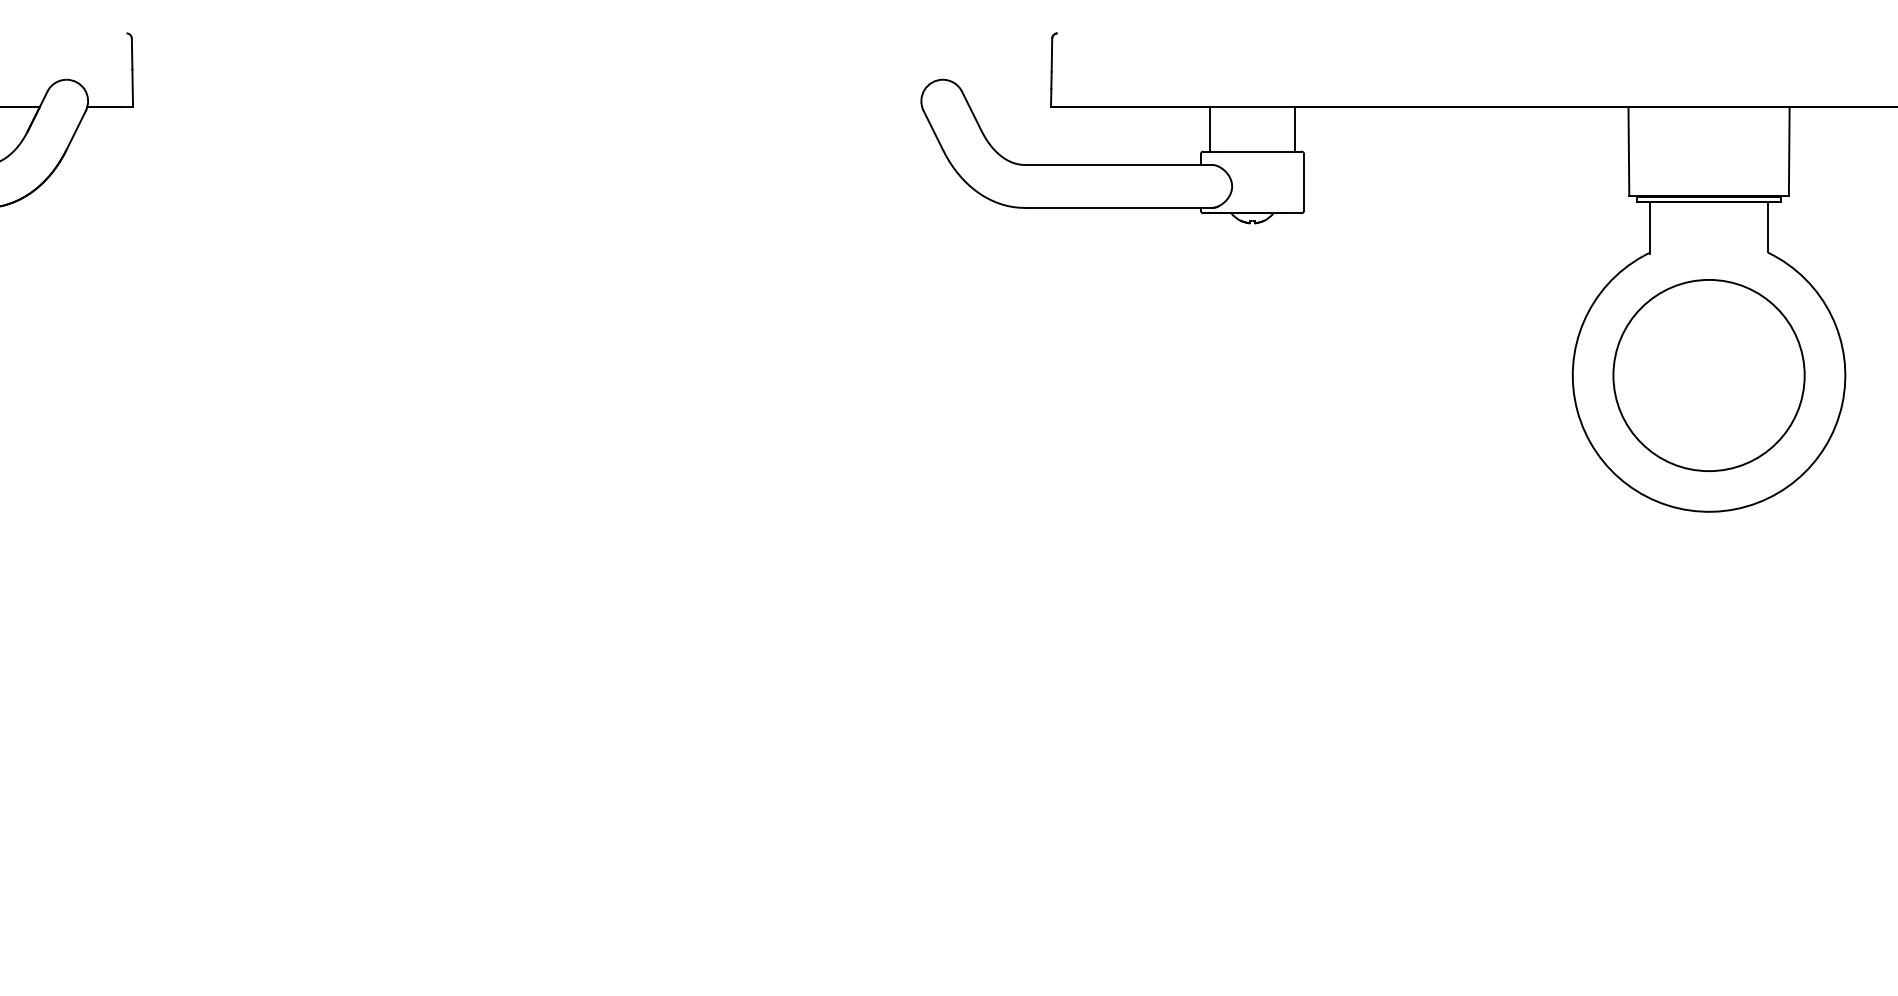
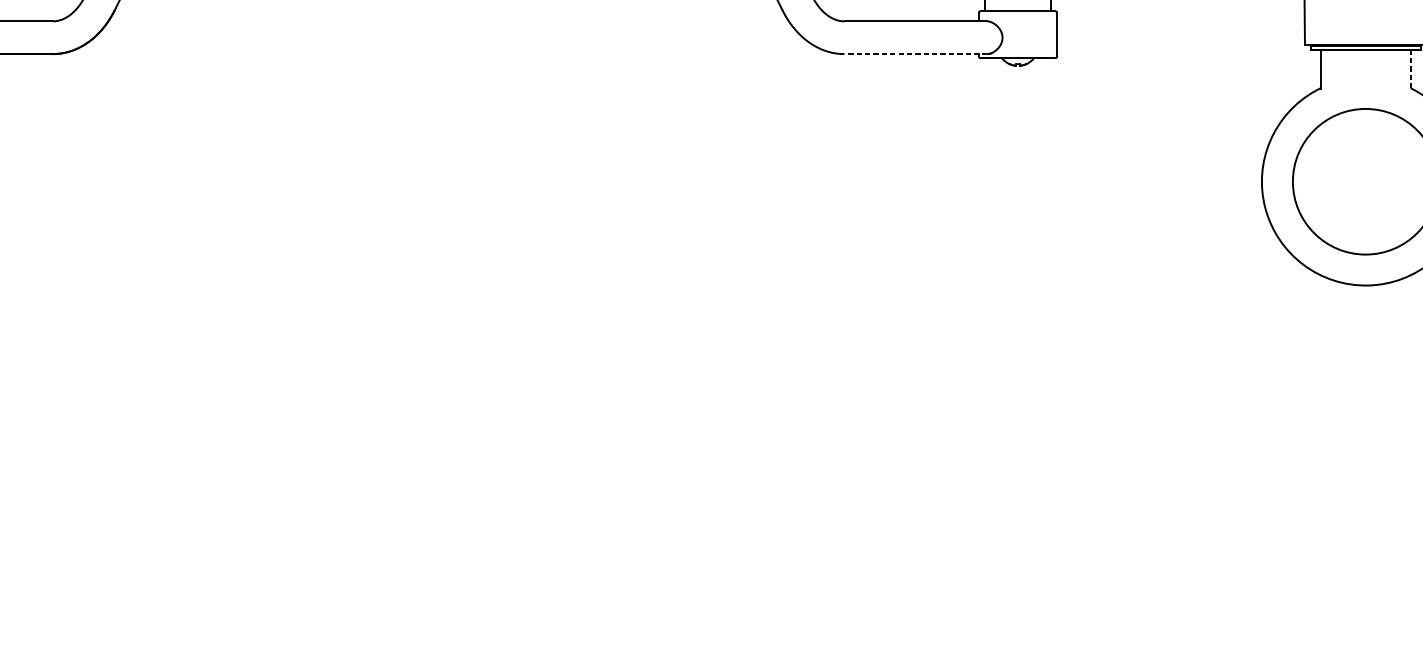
line: (1118, 207) -> (916, 53), solid -> dashed
line: (1768, 227) -> (1410, 69), solid -> dashed

